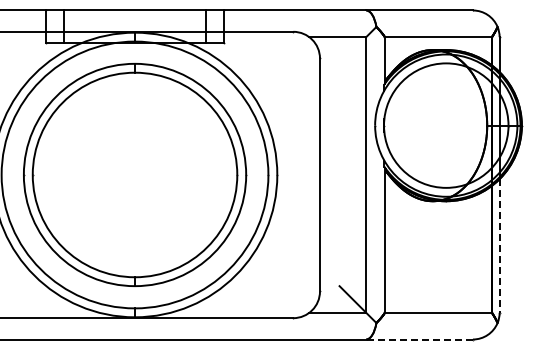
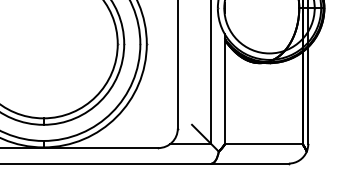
line: (499, 246) -> (308, 96), dashed -> solid
line: (419, 339) -> (250, 163), dashed -> solid

